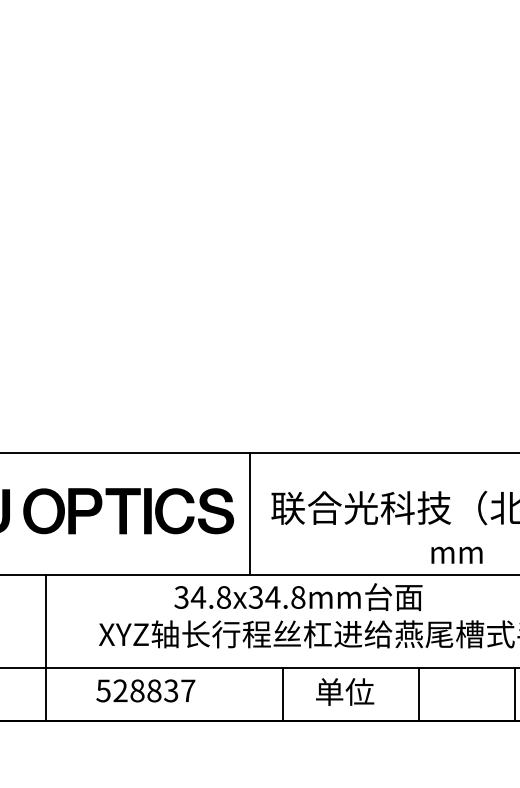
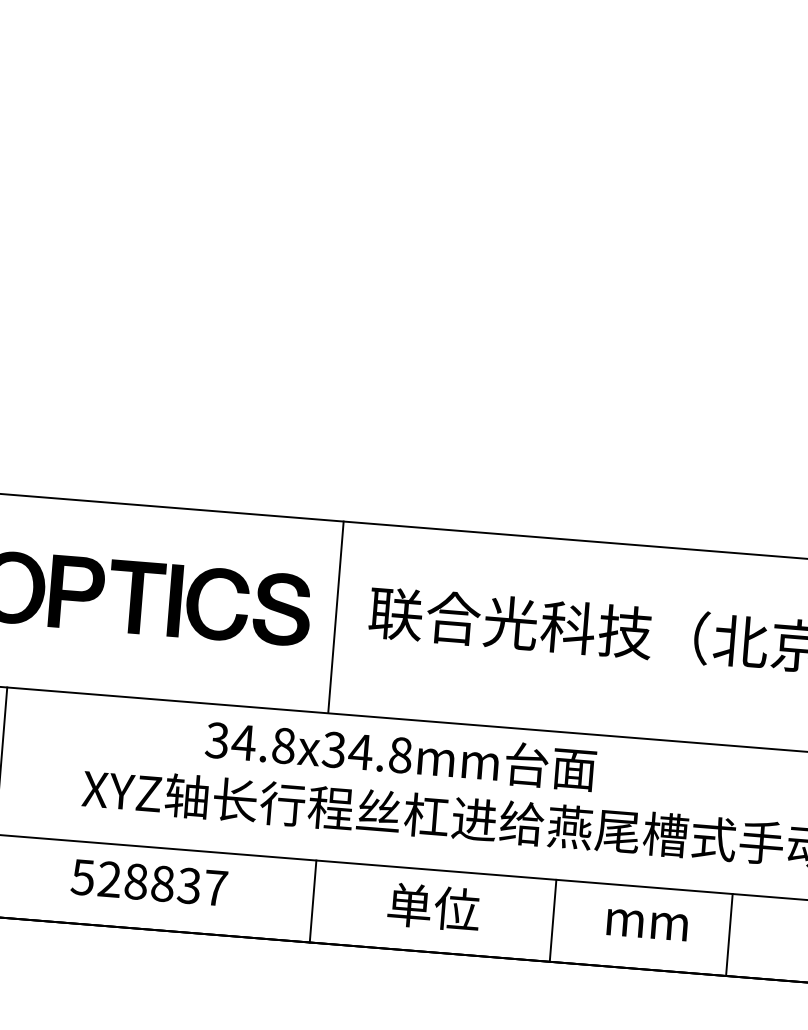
text: (456, 554) -> (646, 923), moved
text: (345, 691) -> (434, 906), moved
line: (283, 694) -> (313, 901), moved
line: (419, 694) -> (553, 920), moved

